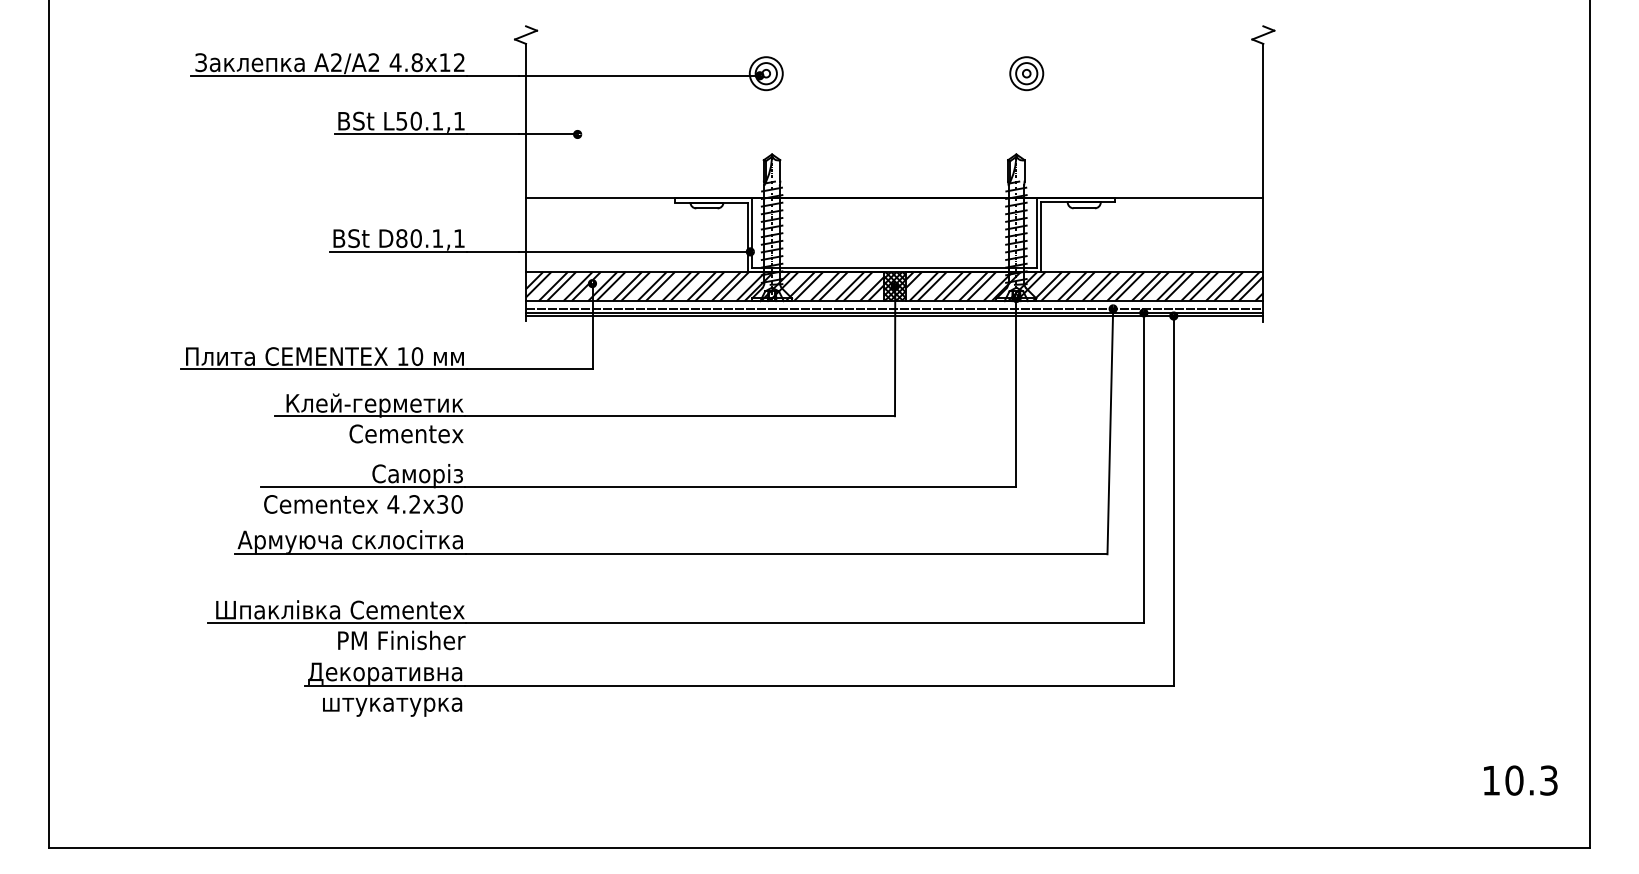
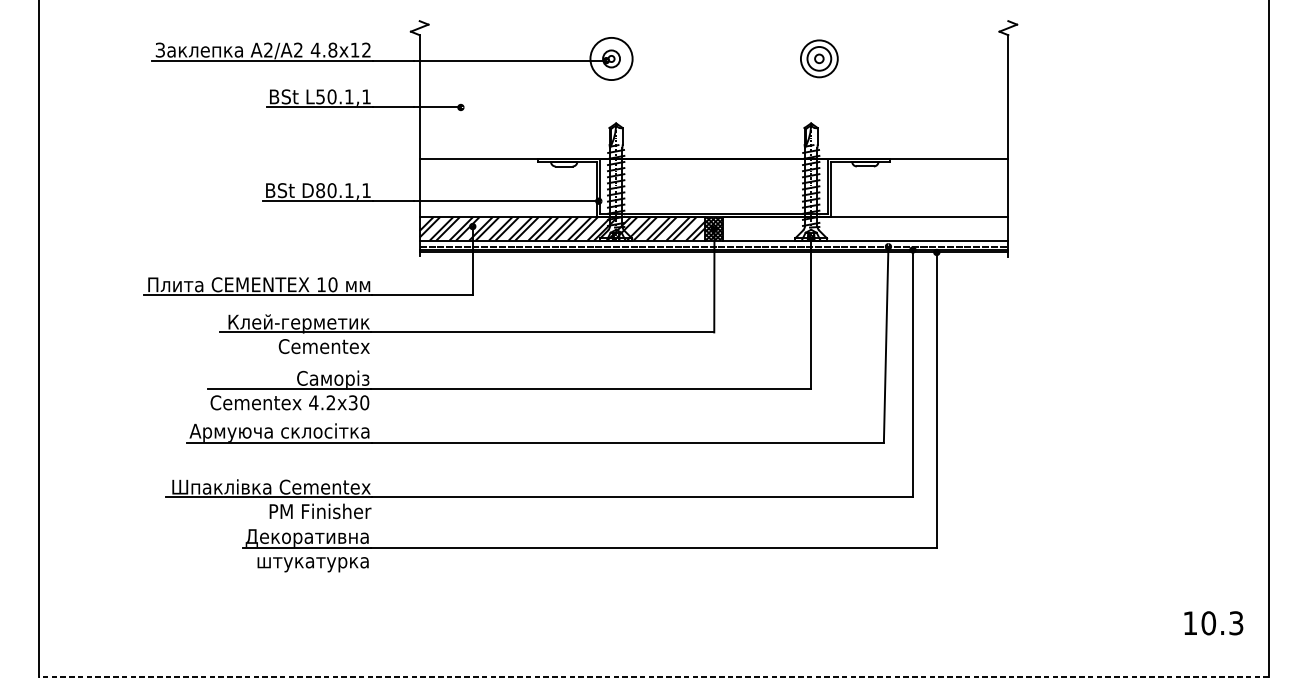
circle: (765, 73) -> (610, 58), size x1.6
part: (1026, 73) -> (819, 58), size x1.4
hatch: (1084, 286) -> (865, 228), removed
line: (818, 847) -> (653, 676), solid -> dashed

